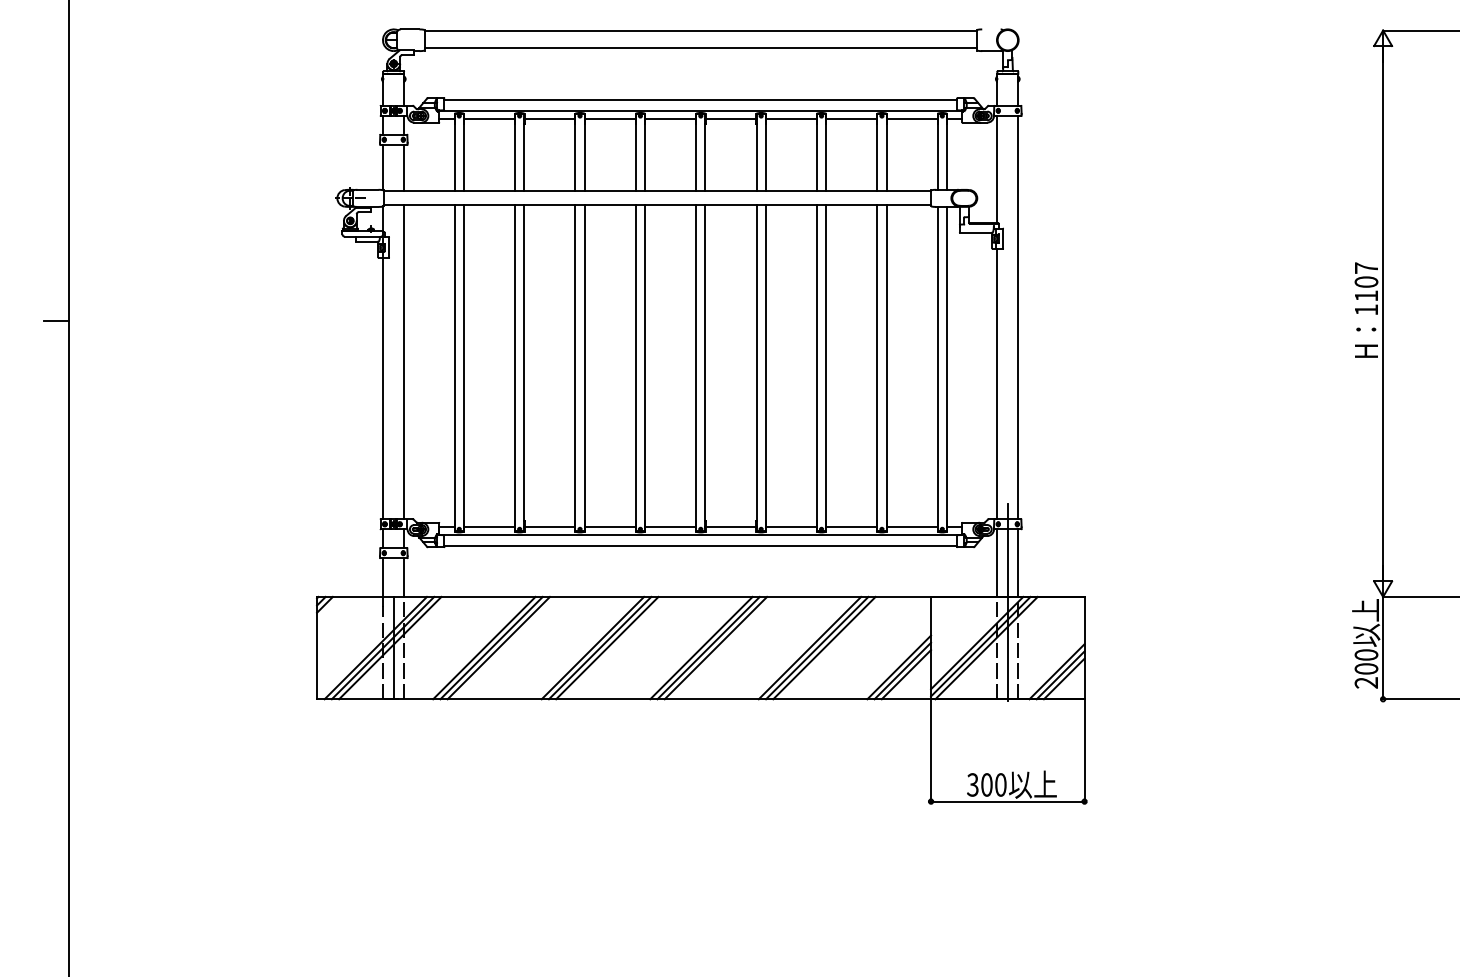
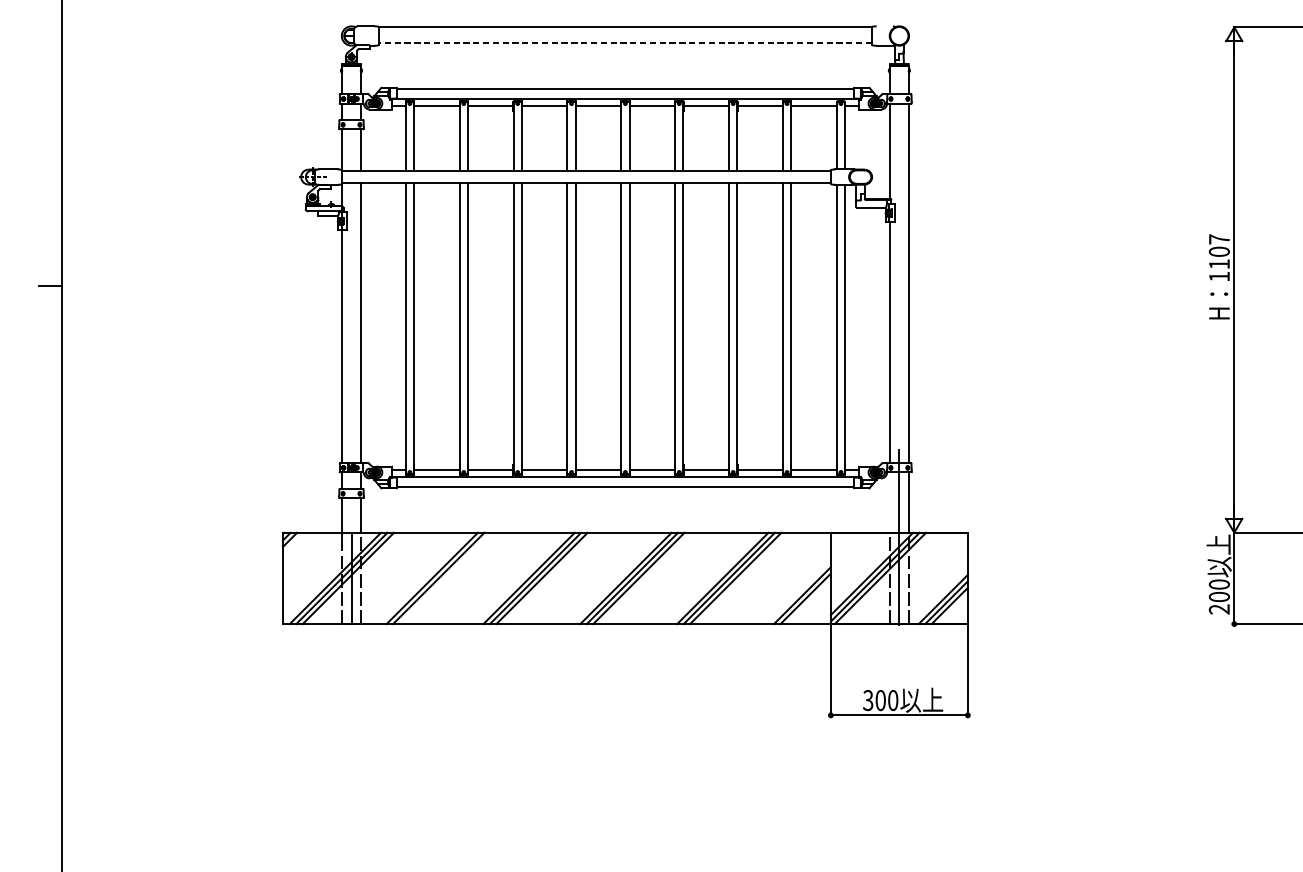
line: (700, 48) -> (625, 43), solid -> dashed
line: (997, 562) -> (890, 502), removed
line: (498, 647) -> (444, 577), removed
line: (906, 674) -> (808, 601), removed

